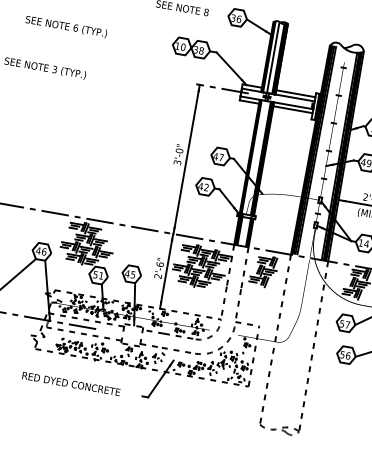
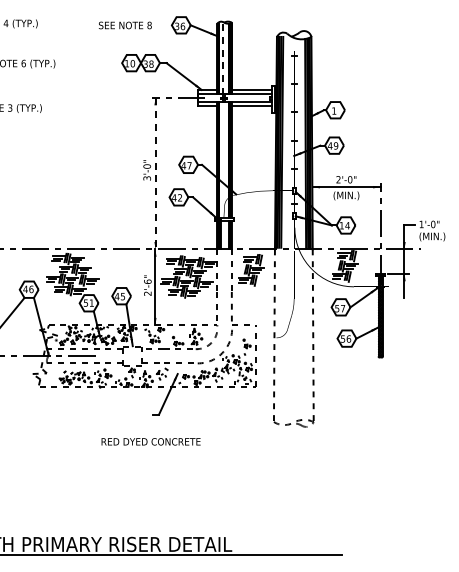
line: (273, 58) -> (223, 59), solid -> dashed
line: (186, 159) -> (155, 173), solid -> dashed
text: (70, 383) -> (150, 441), moved

